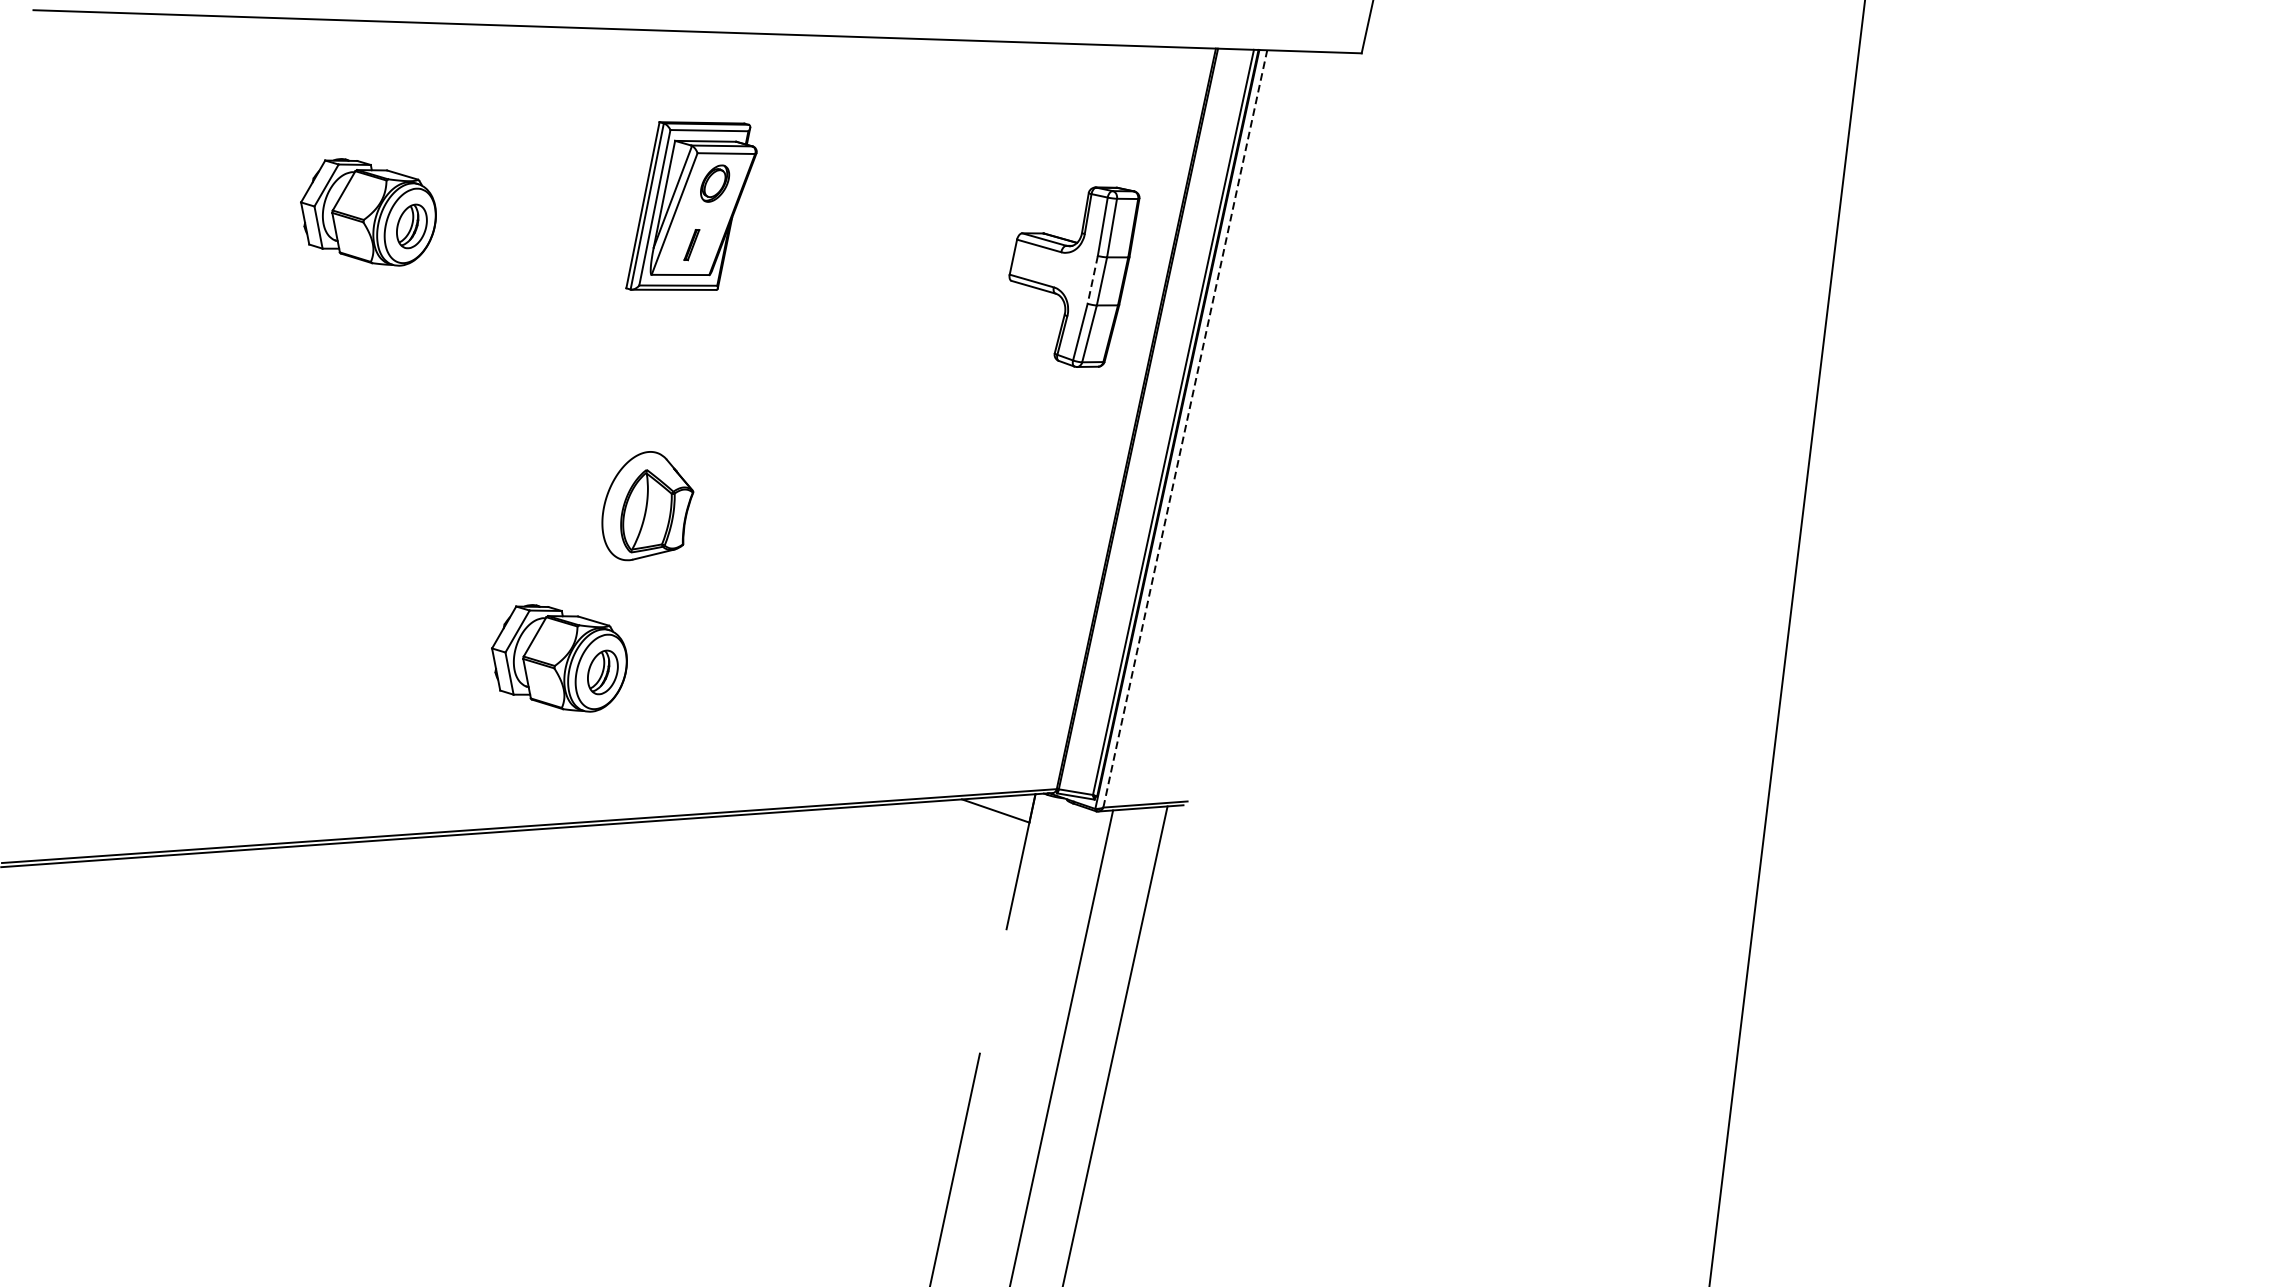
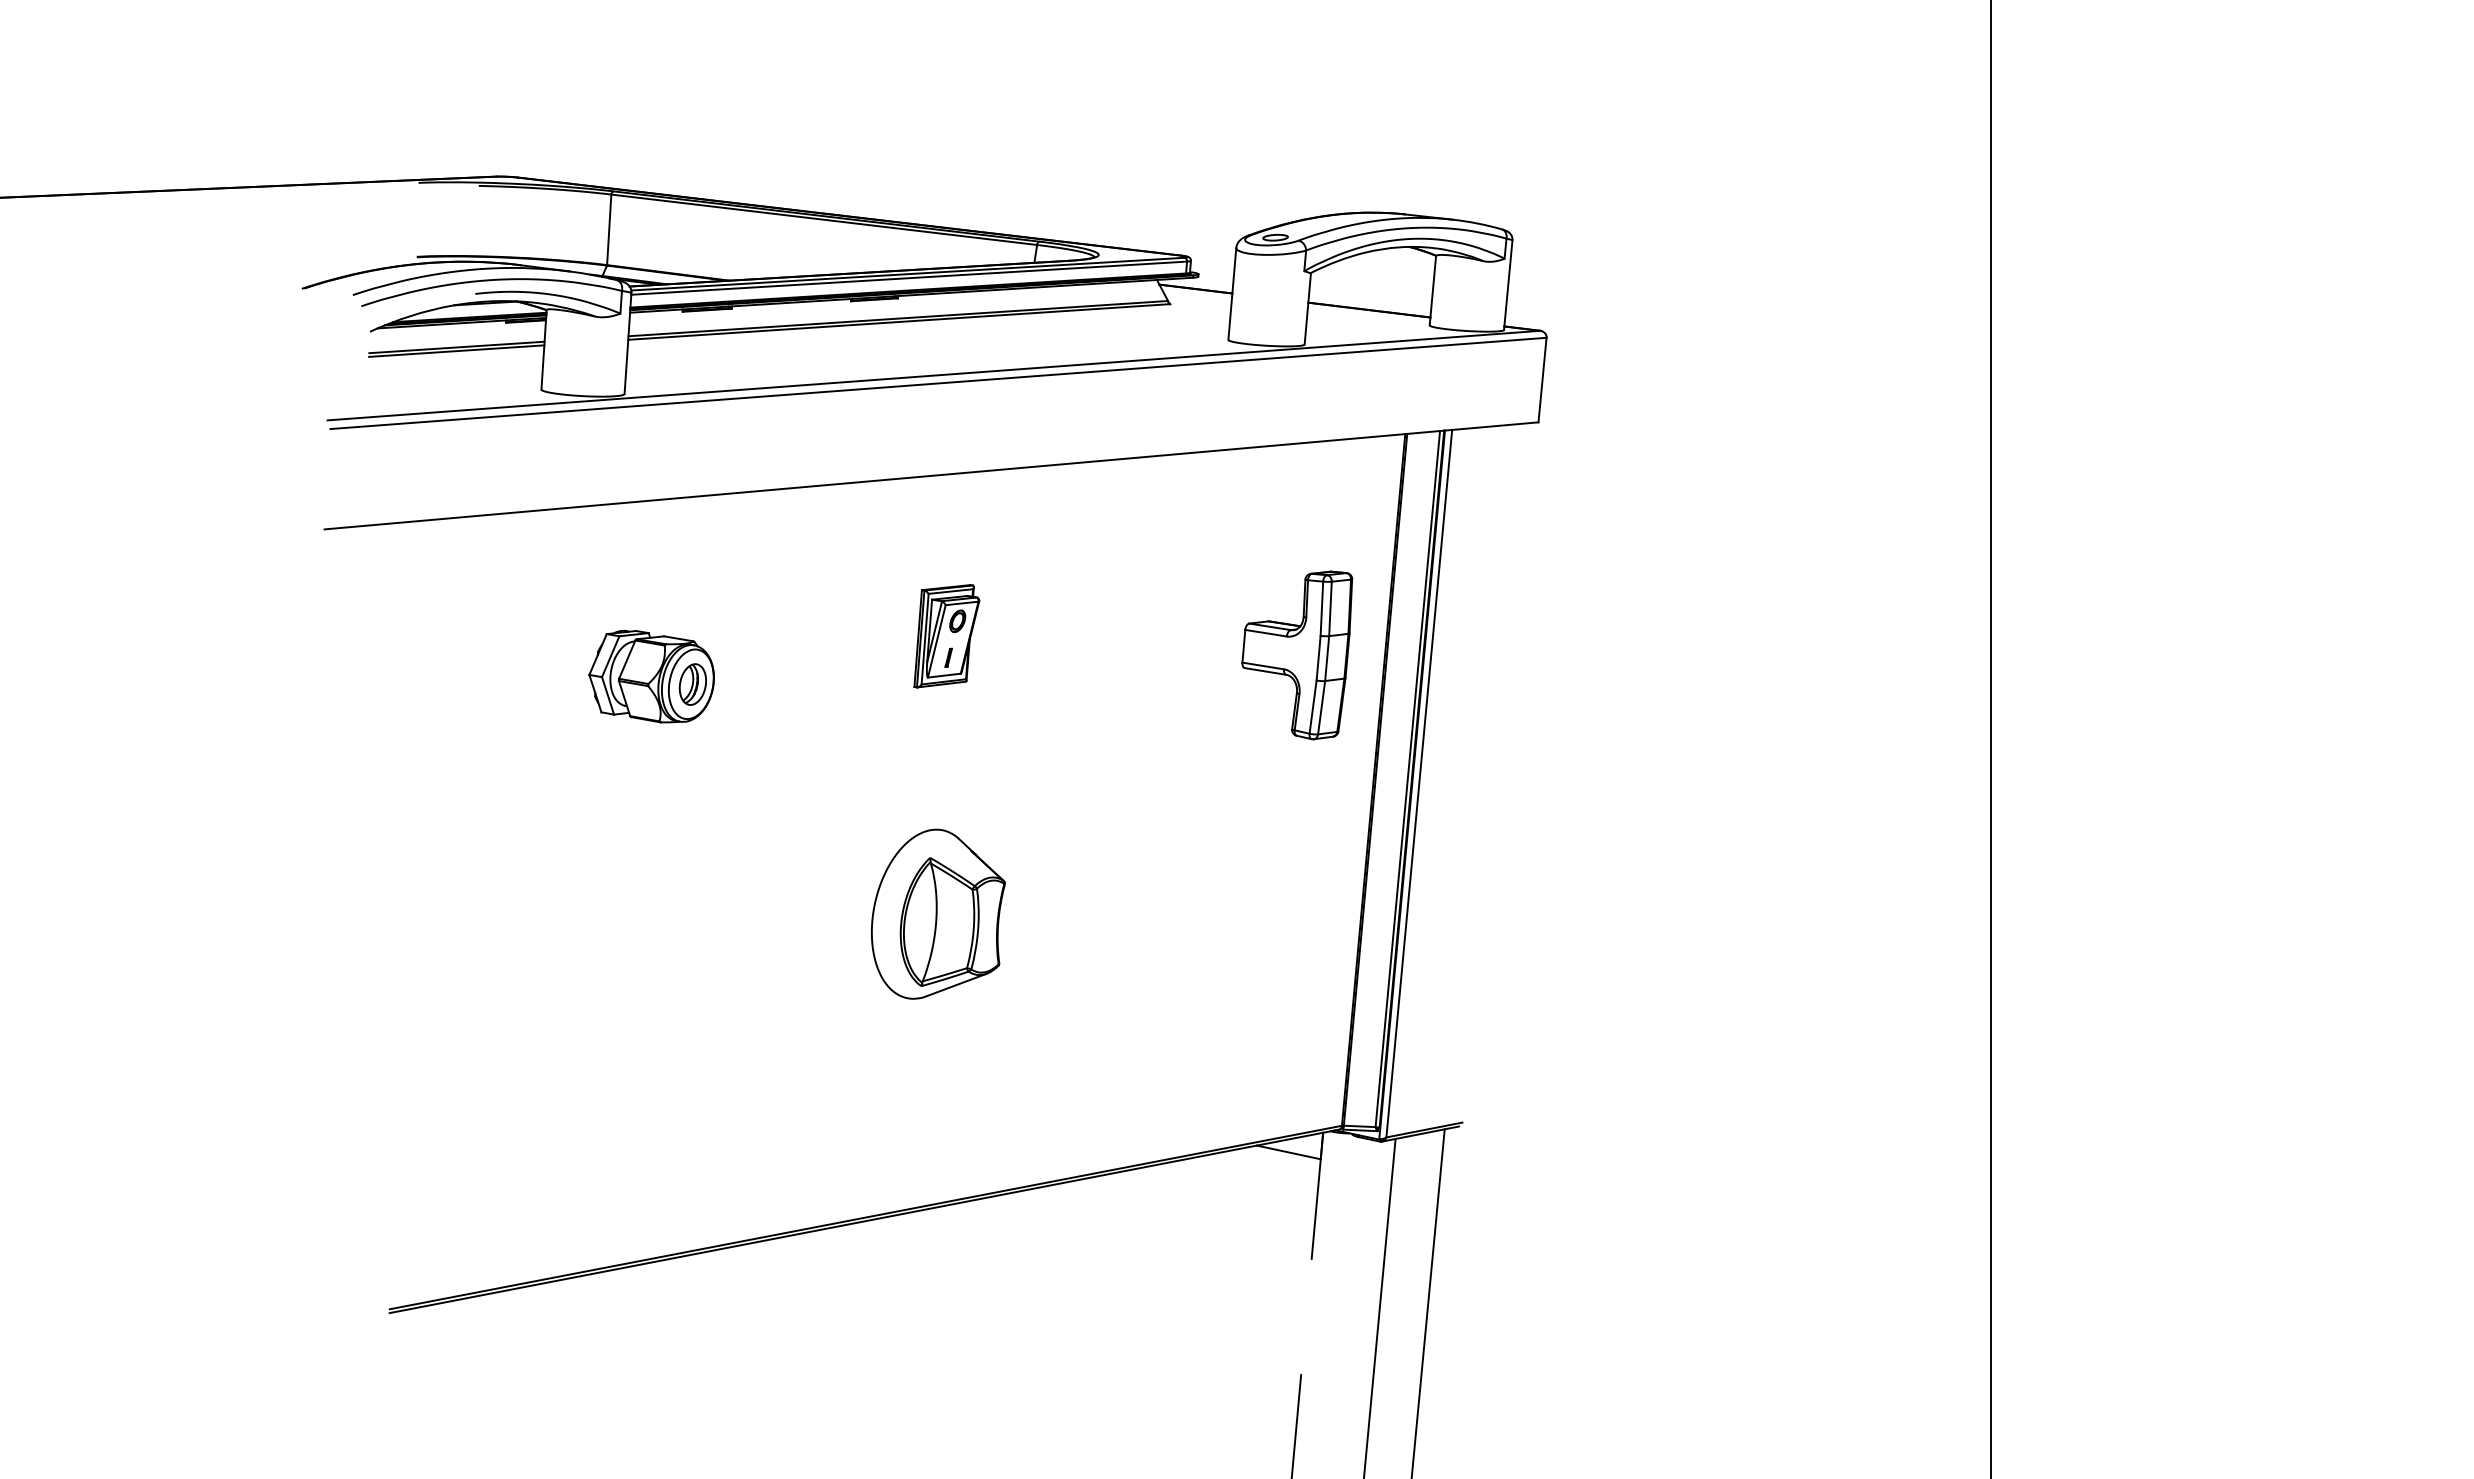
part: (692, 207) -> (946, 636), size x0.62
line: (1092, 280) -> (1318, 658), dashed -> solid
line: (1185, 428) -> (1419, 783), dashed -> solid
part: (647, 506) -> (938, 913), size x1.67
part: (559, 658) -> (874, 1061), removed

